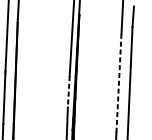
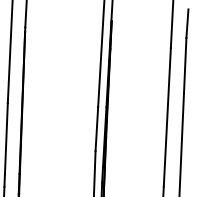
line: (119, 82) -> (167, 116), dashed -> solid
line: (68, 92) -> (96, 129), dashed -> solid

